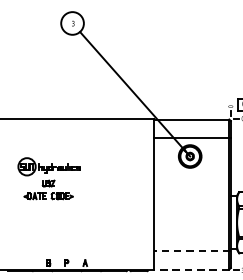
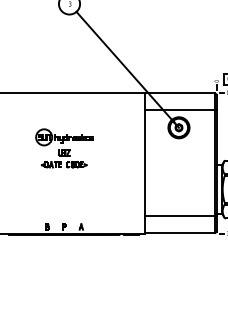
part: (48, 178) -> (64, 148), moved
line: (192, 251) -> (181, 216), dashed -> solid
line: (191, 269) -> (180, 232), dashed -> solid

